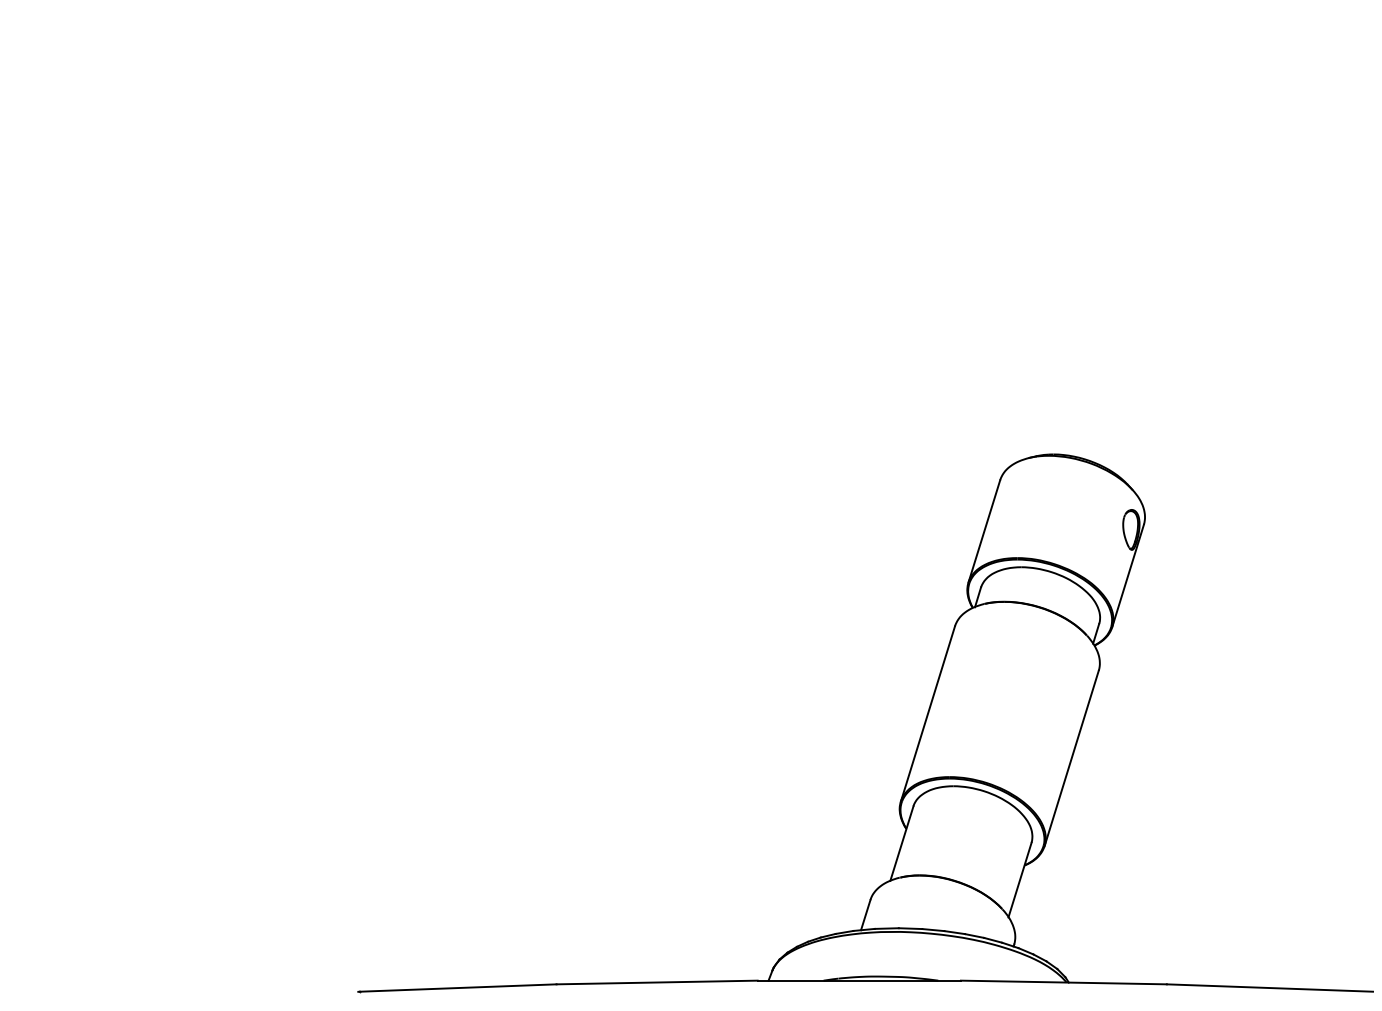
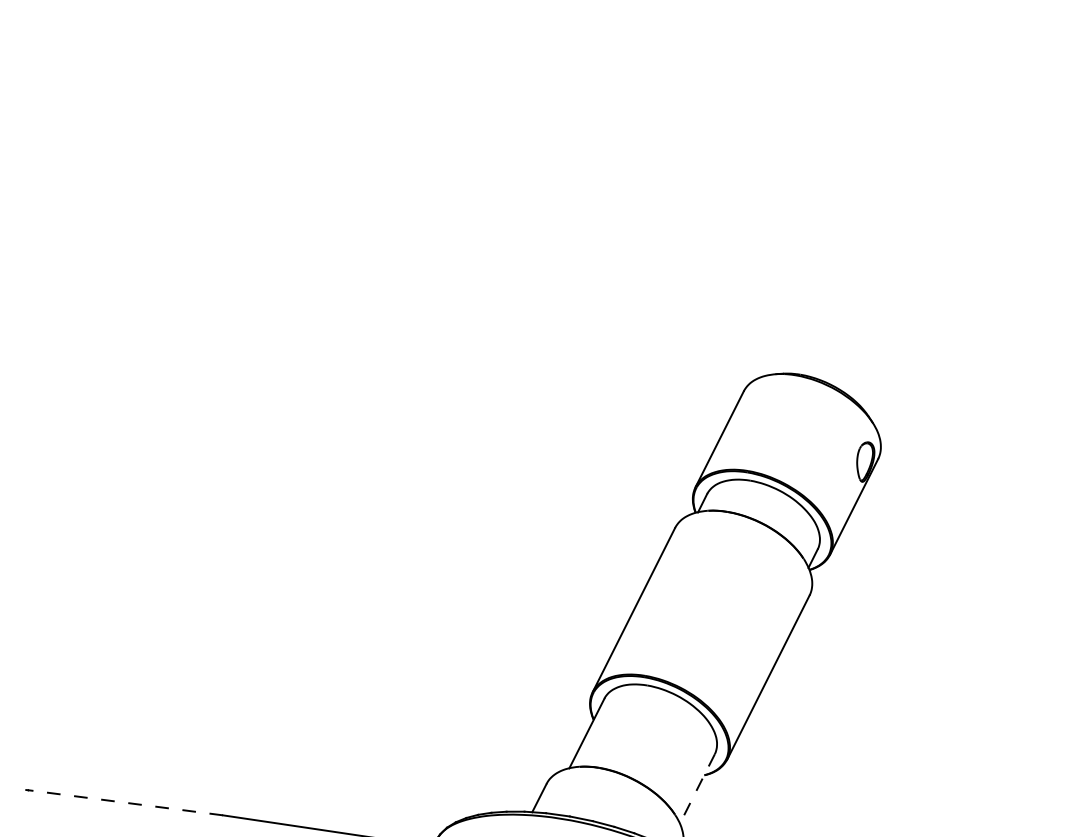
line: (1019, 880) -> (696, 789), solid -> dashed
line: (457, 988) -> (124, 803), solid -> dashed

